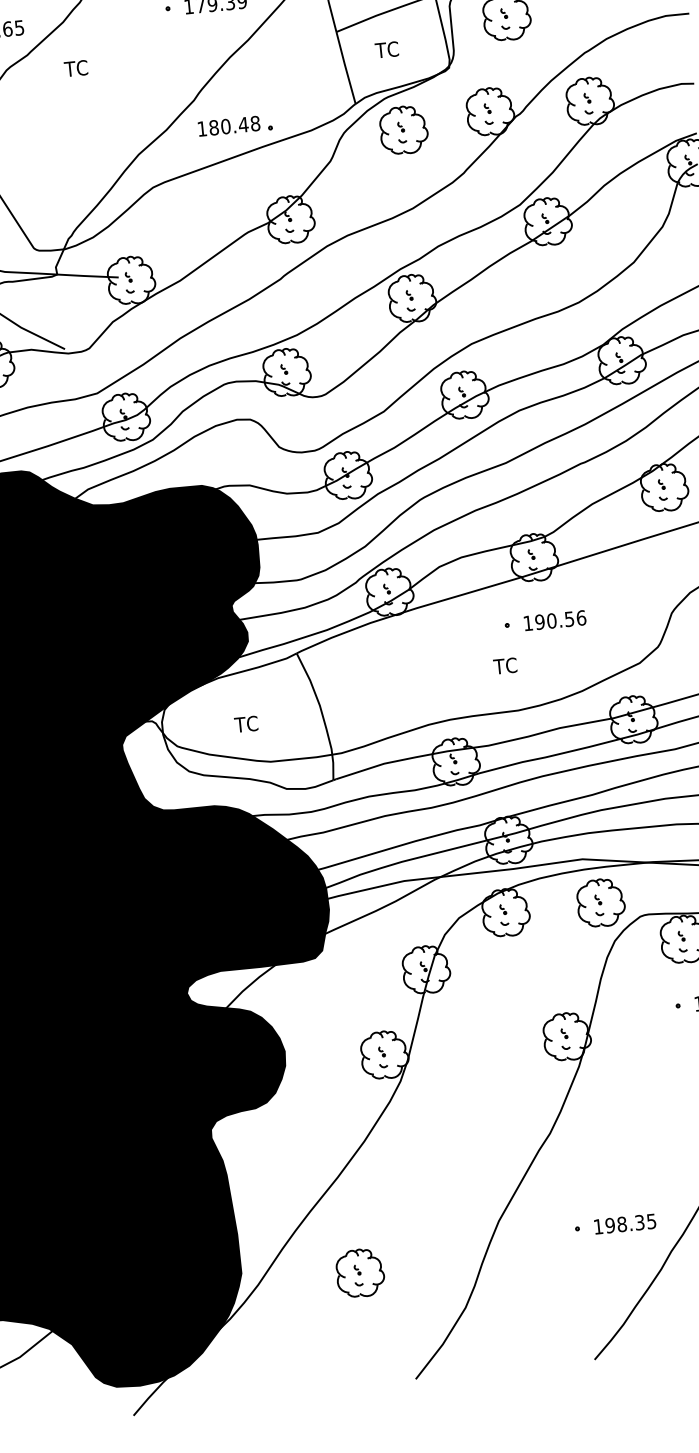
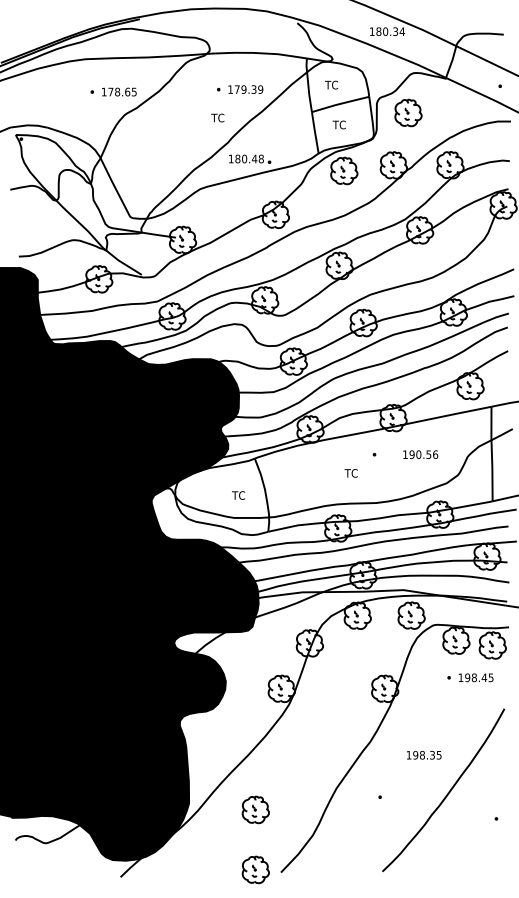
text: (75, 67) -> (217, 117), moved
text: (554, 620) -> (420, 454), moved
text: (504, 666) -> (350, 473), moved
text: (246, 724) -> (238, 495), moved
text: (625, 1224) -> (424, 755), moved
part: (370, 1378) -> (255, 869), added

